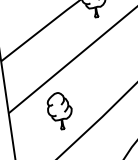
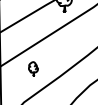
part: (59, 109) -> (33, 68), size x0.6

